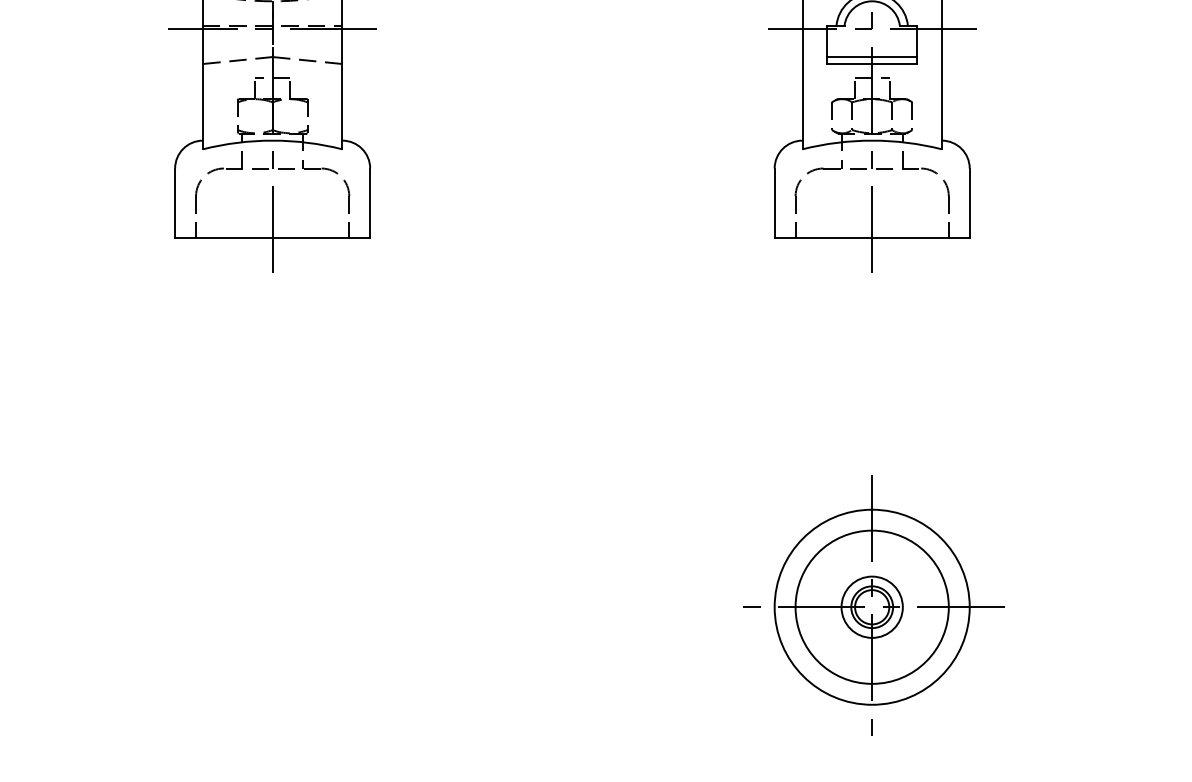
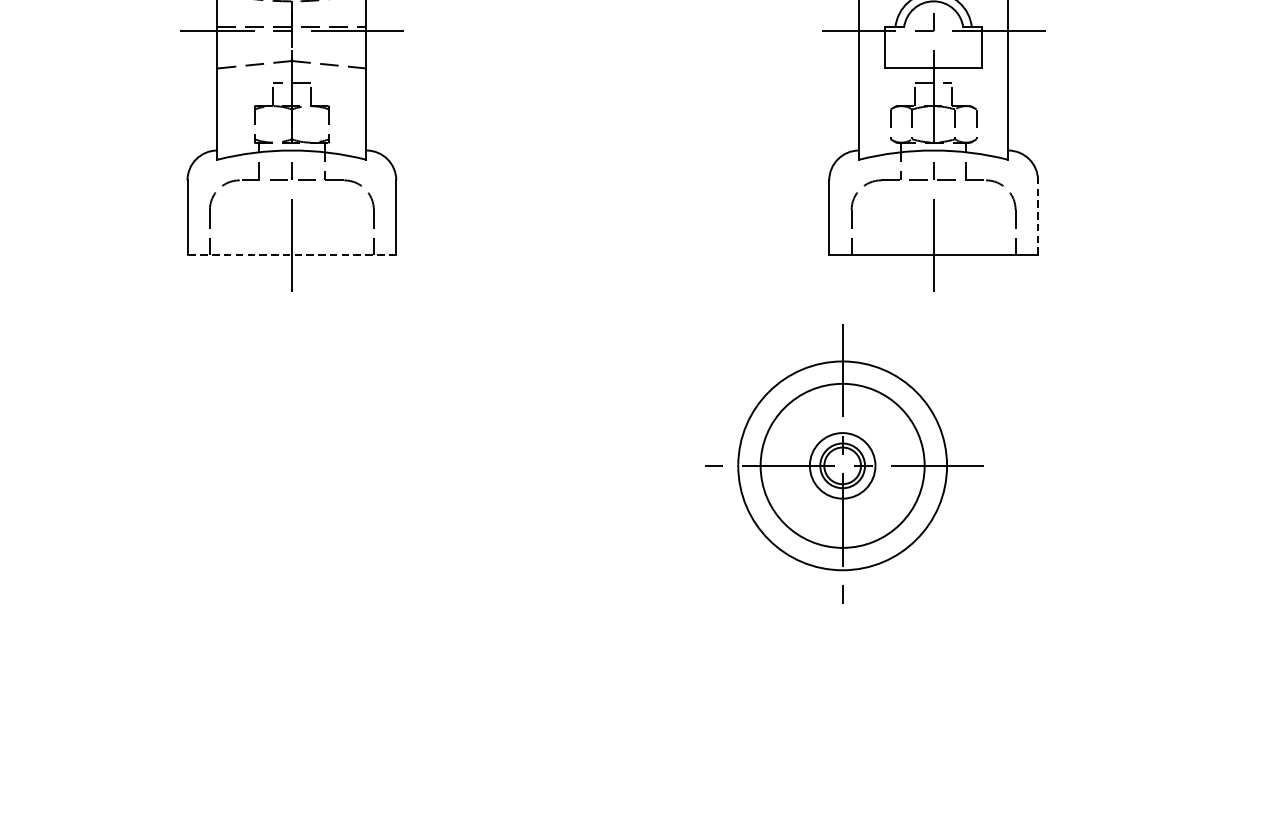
line: (871, 57) -> (932, 61), removed
line: (969, 203) -> (1037, 217), solid -> dashed
line: (272, 238) -> (291, 255), solid -> dashed
part: (873, 605) -> (844, 463), moved

